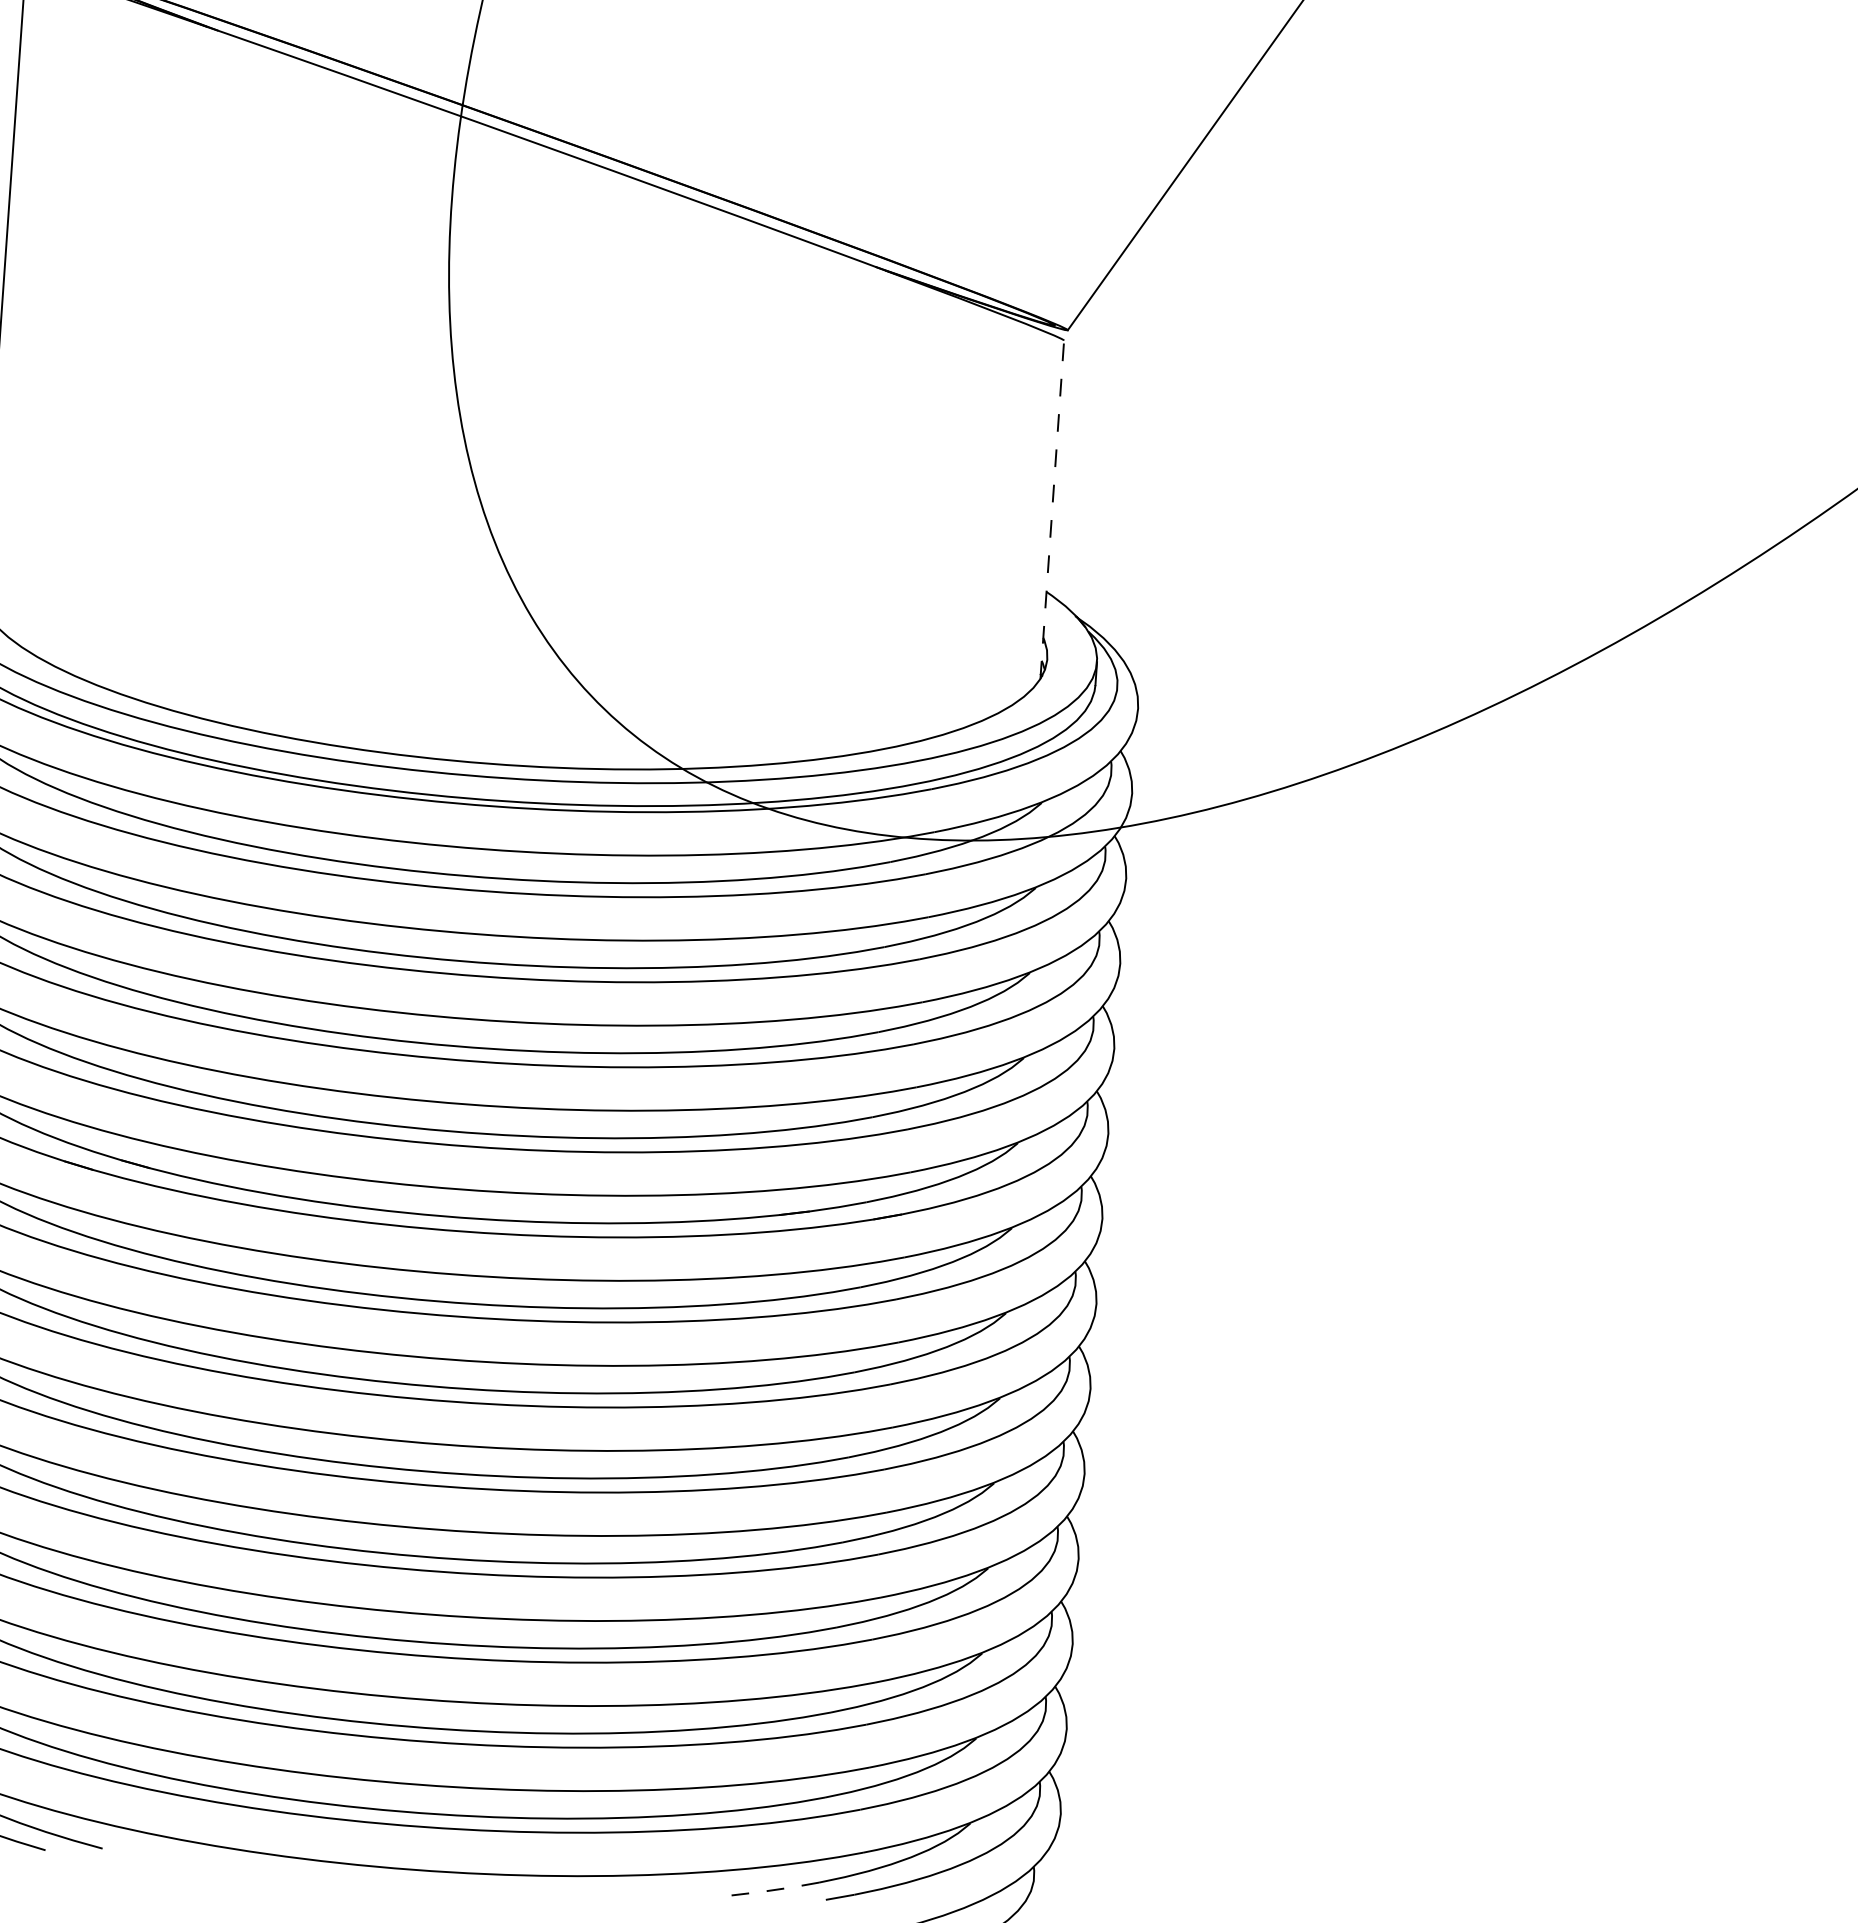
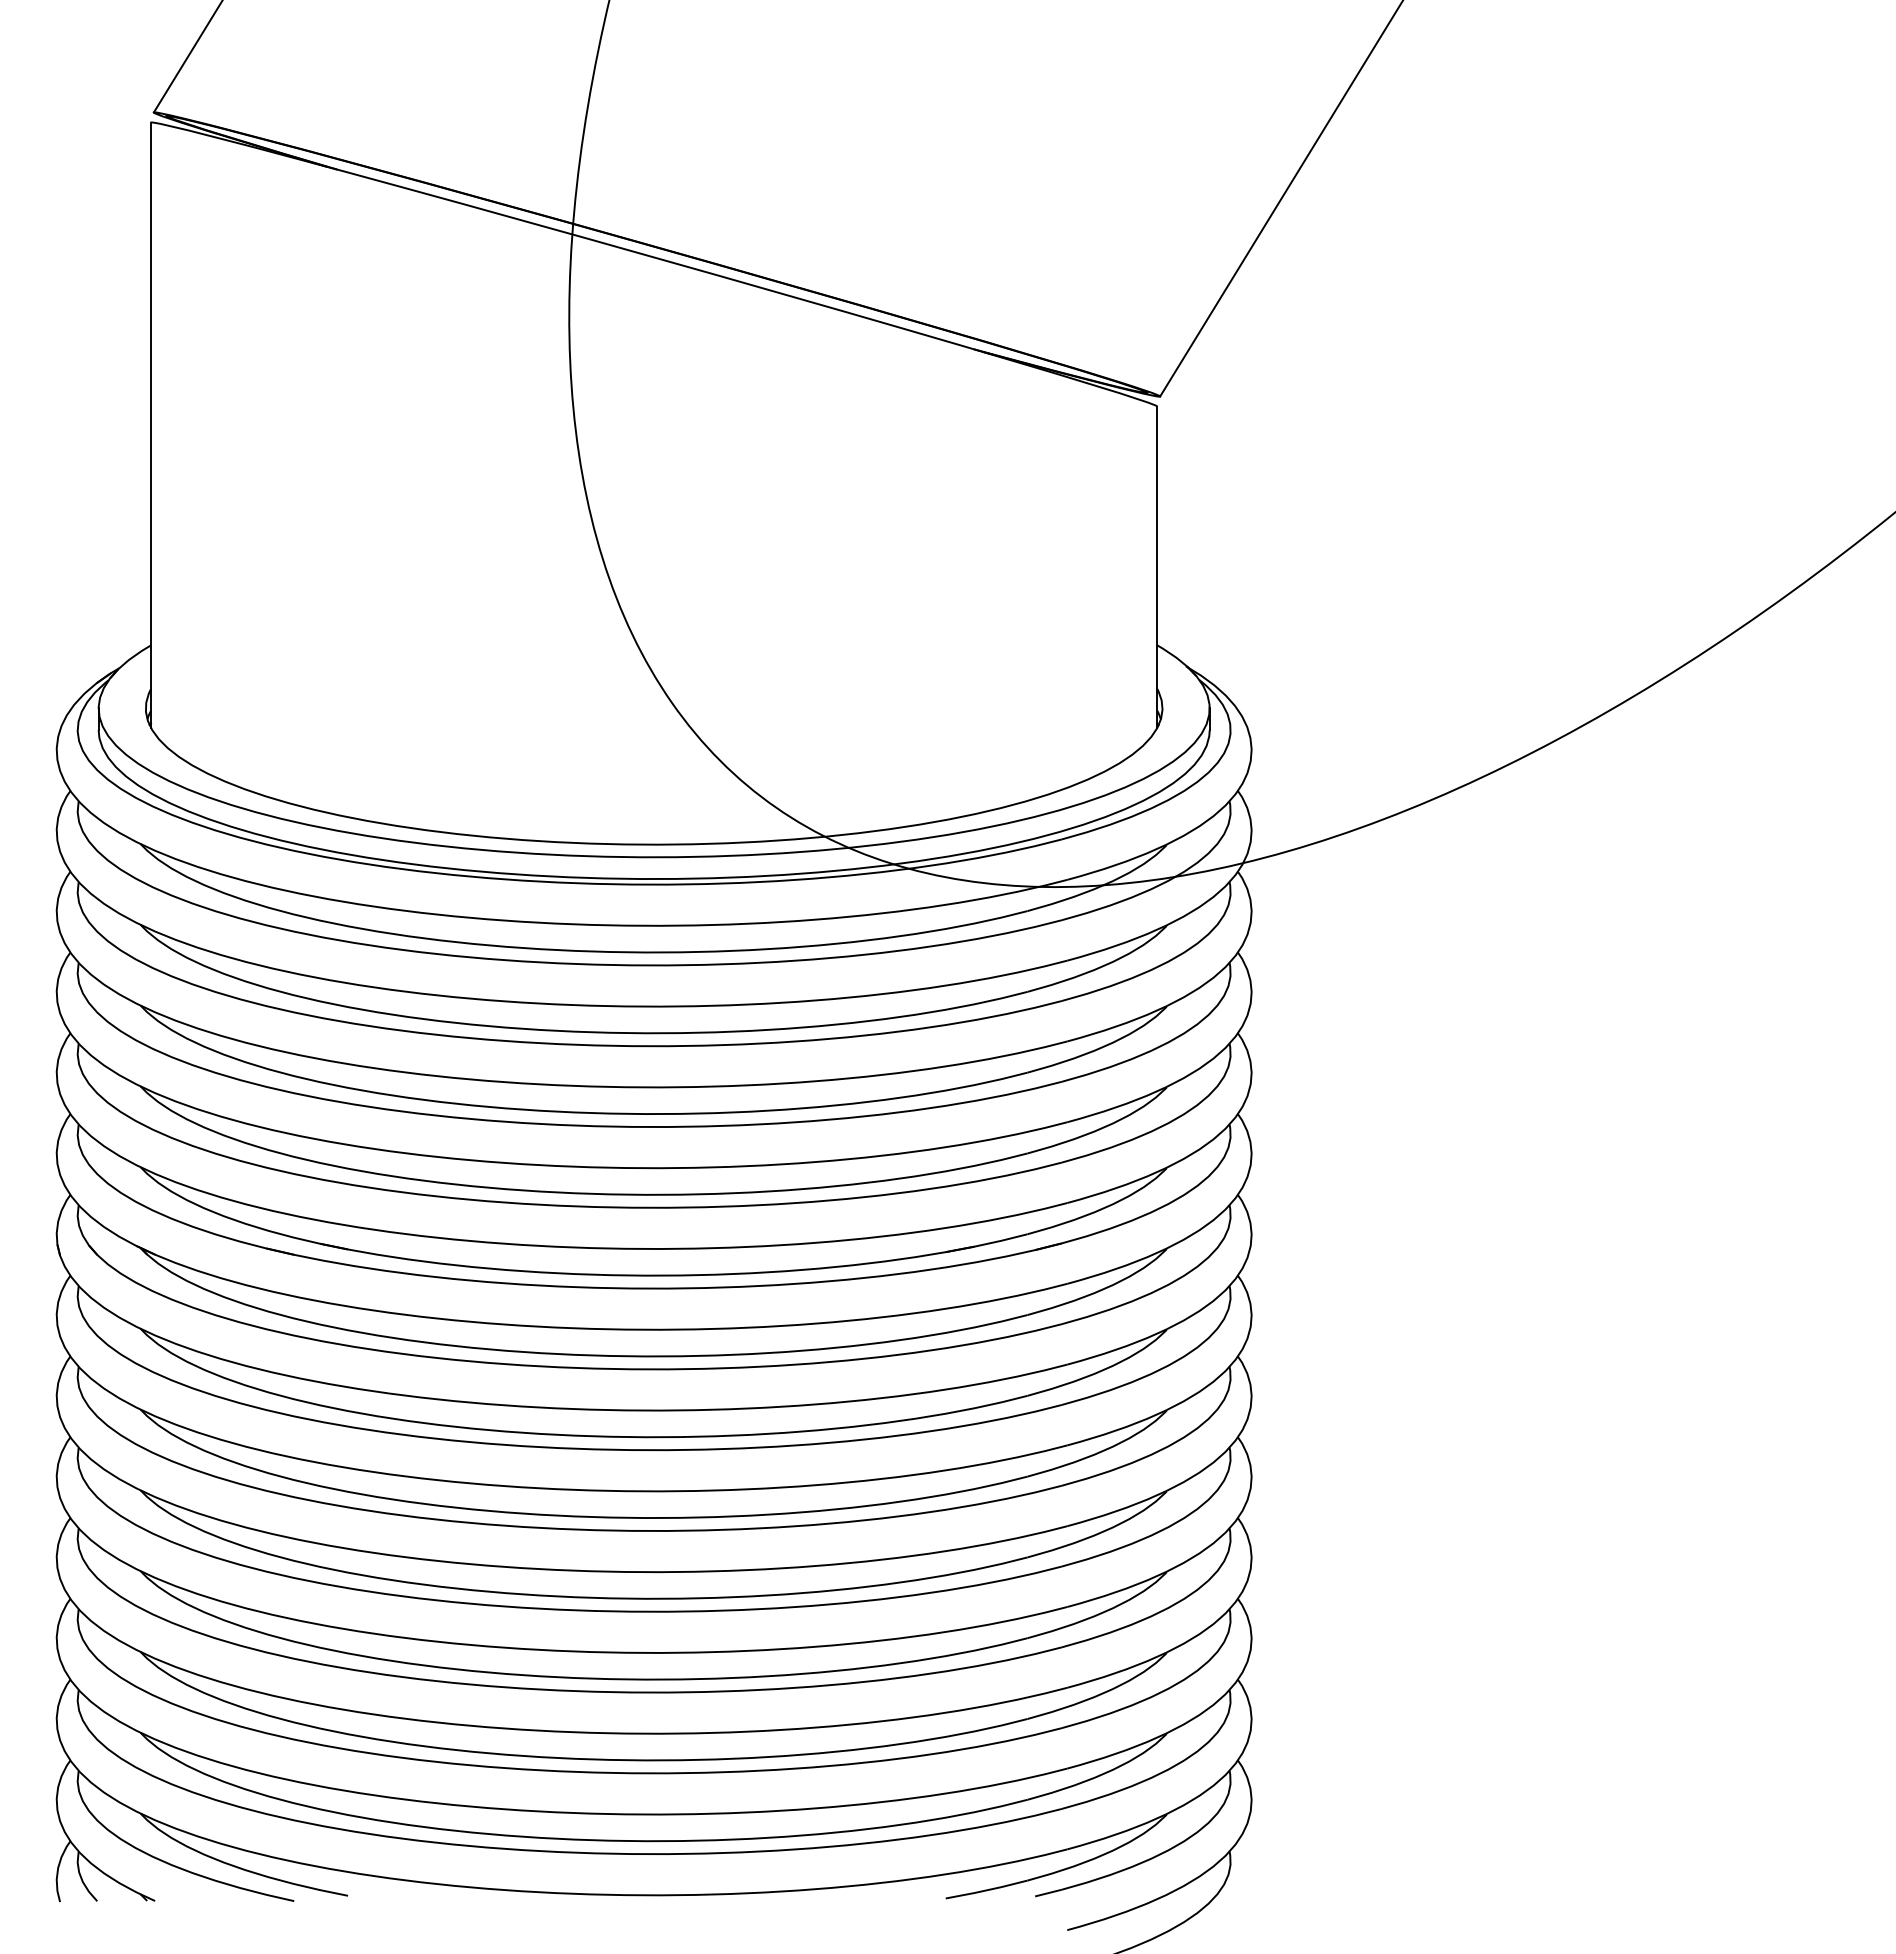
line: (1052, 509) -> (1157, 567), dashed -> solid
line: (775, 1890) -> (986, 1890), dashed -> solid

